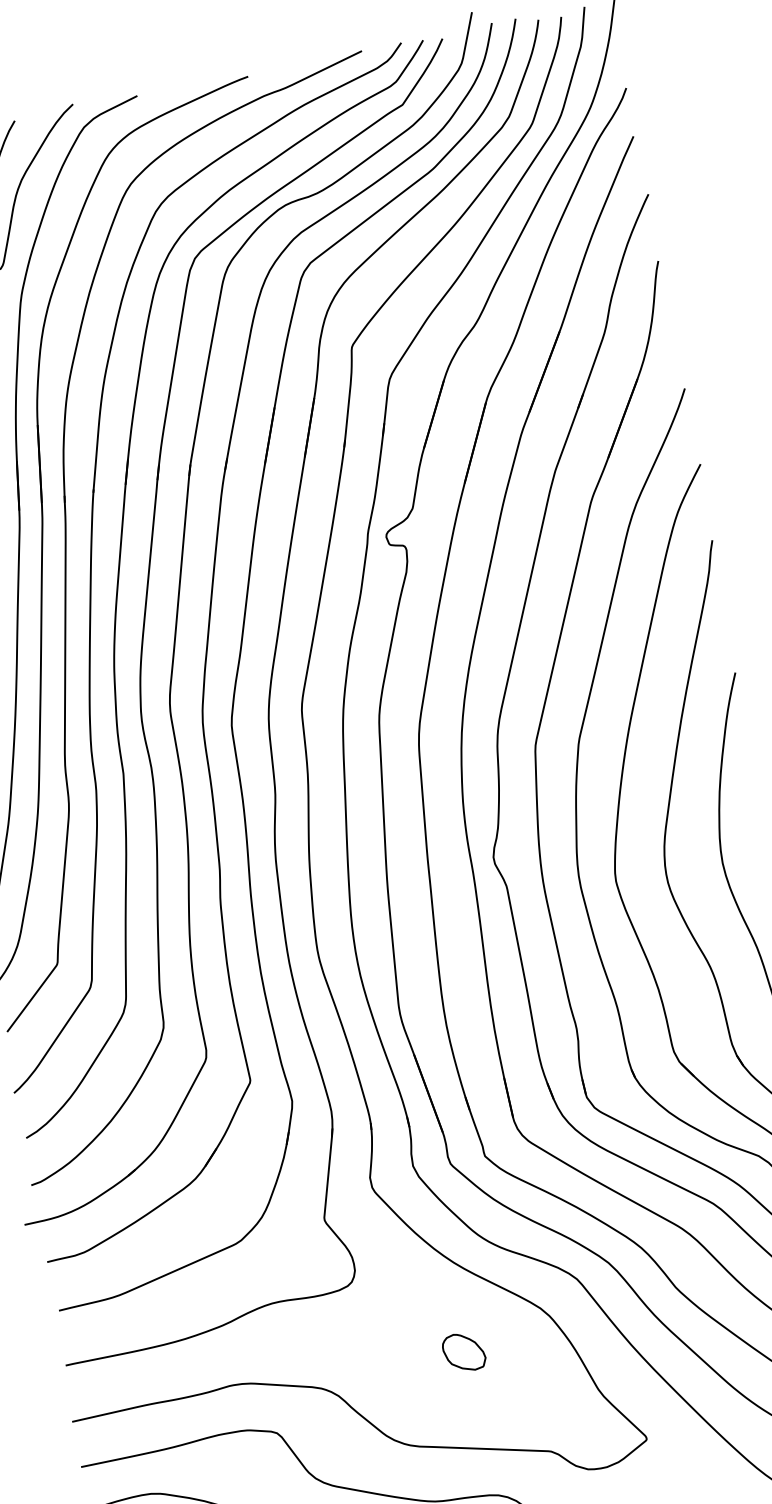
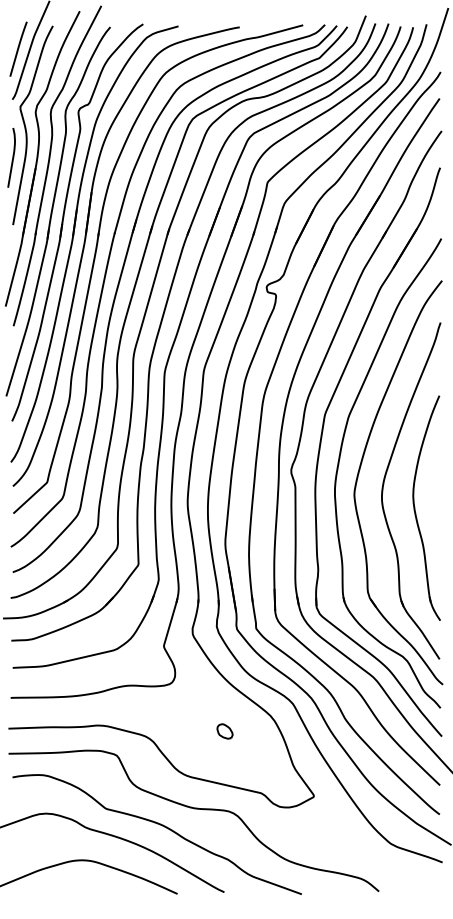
part: (463, 1352) -> (224, 731), size x0.7

